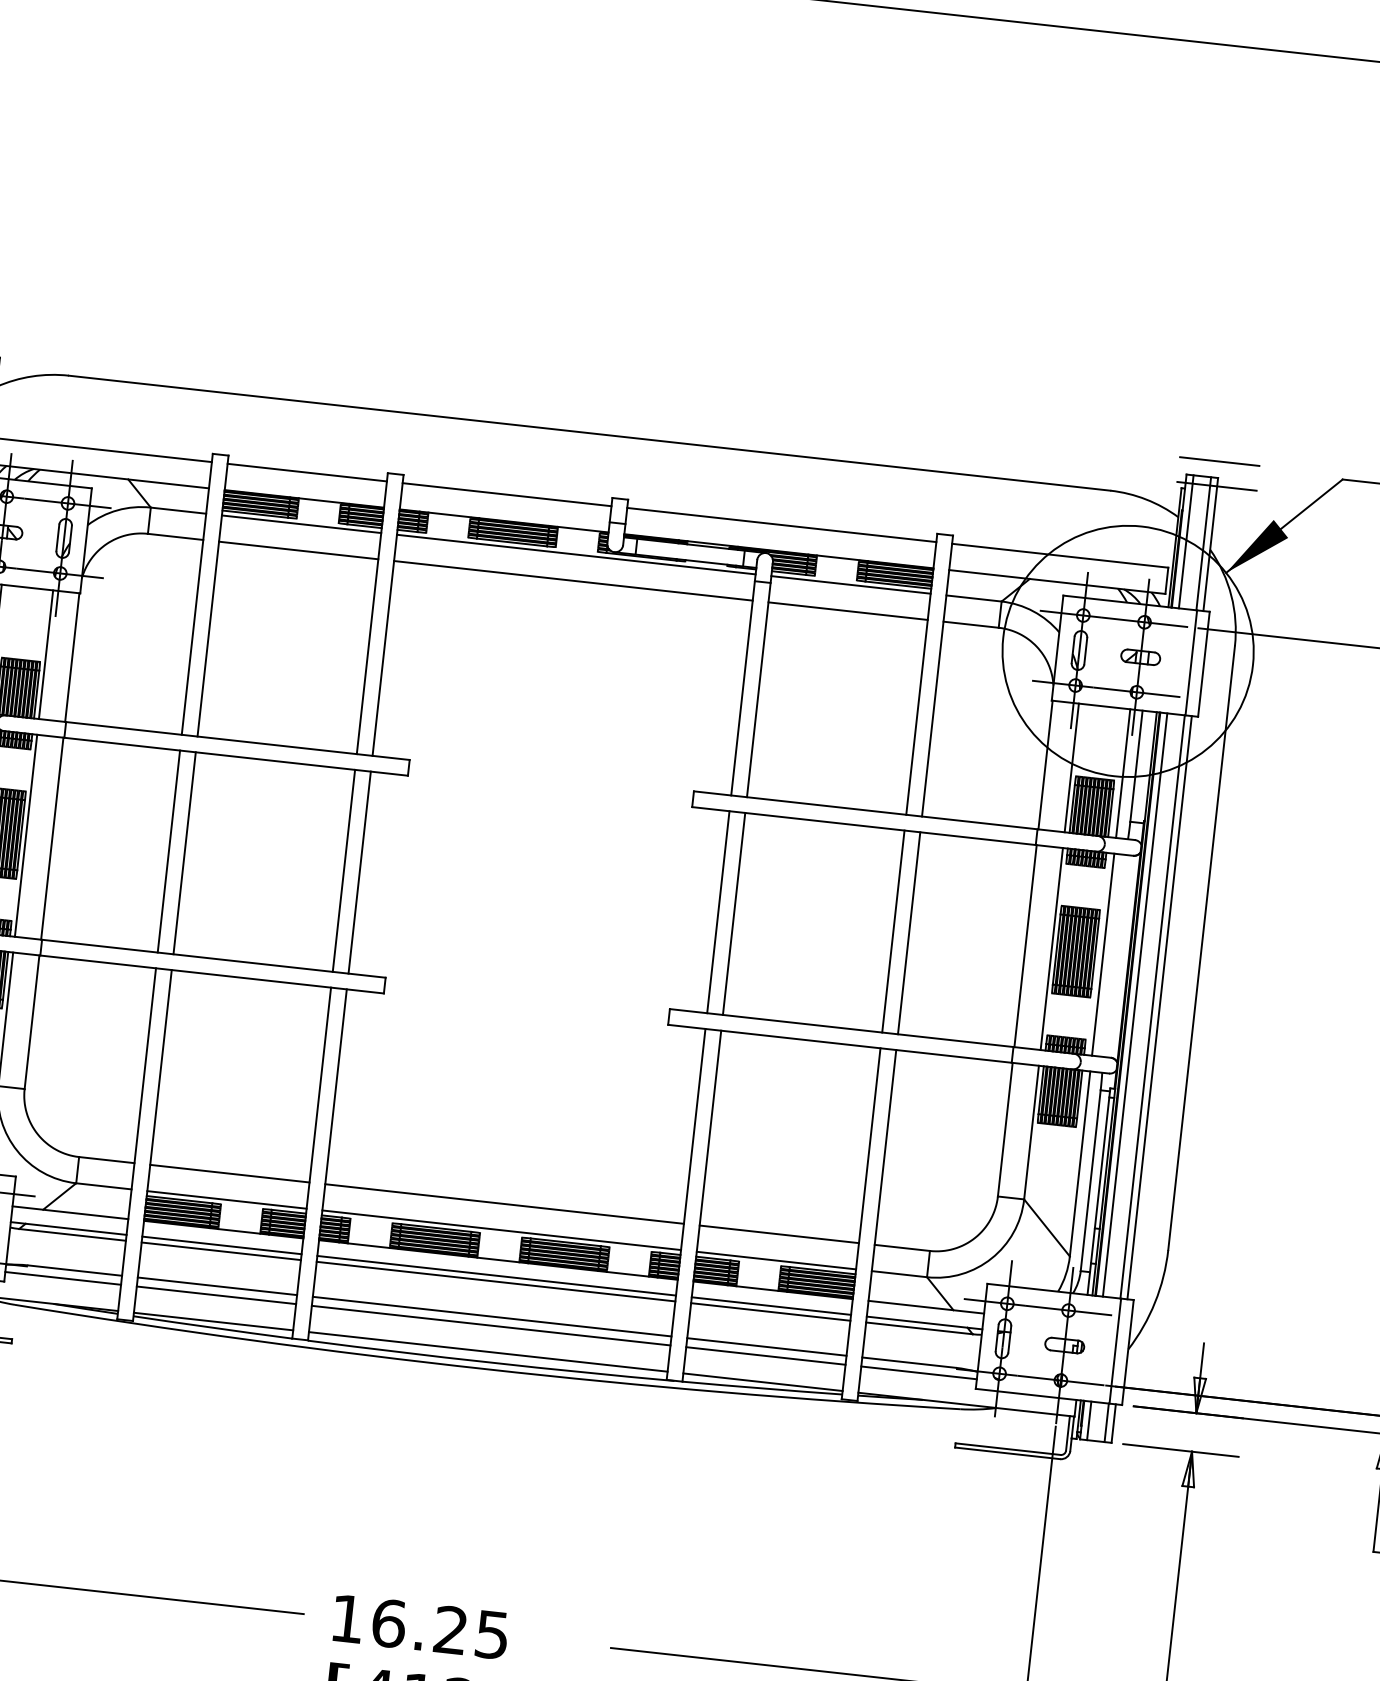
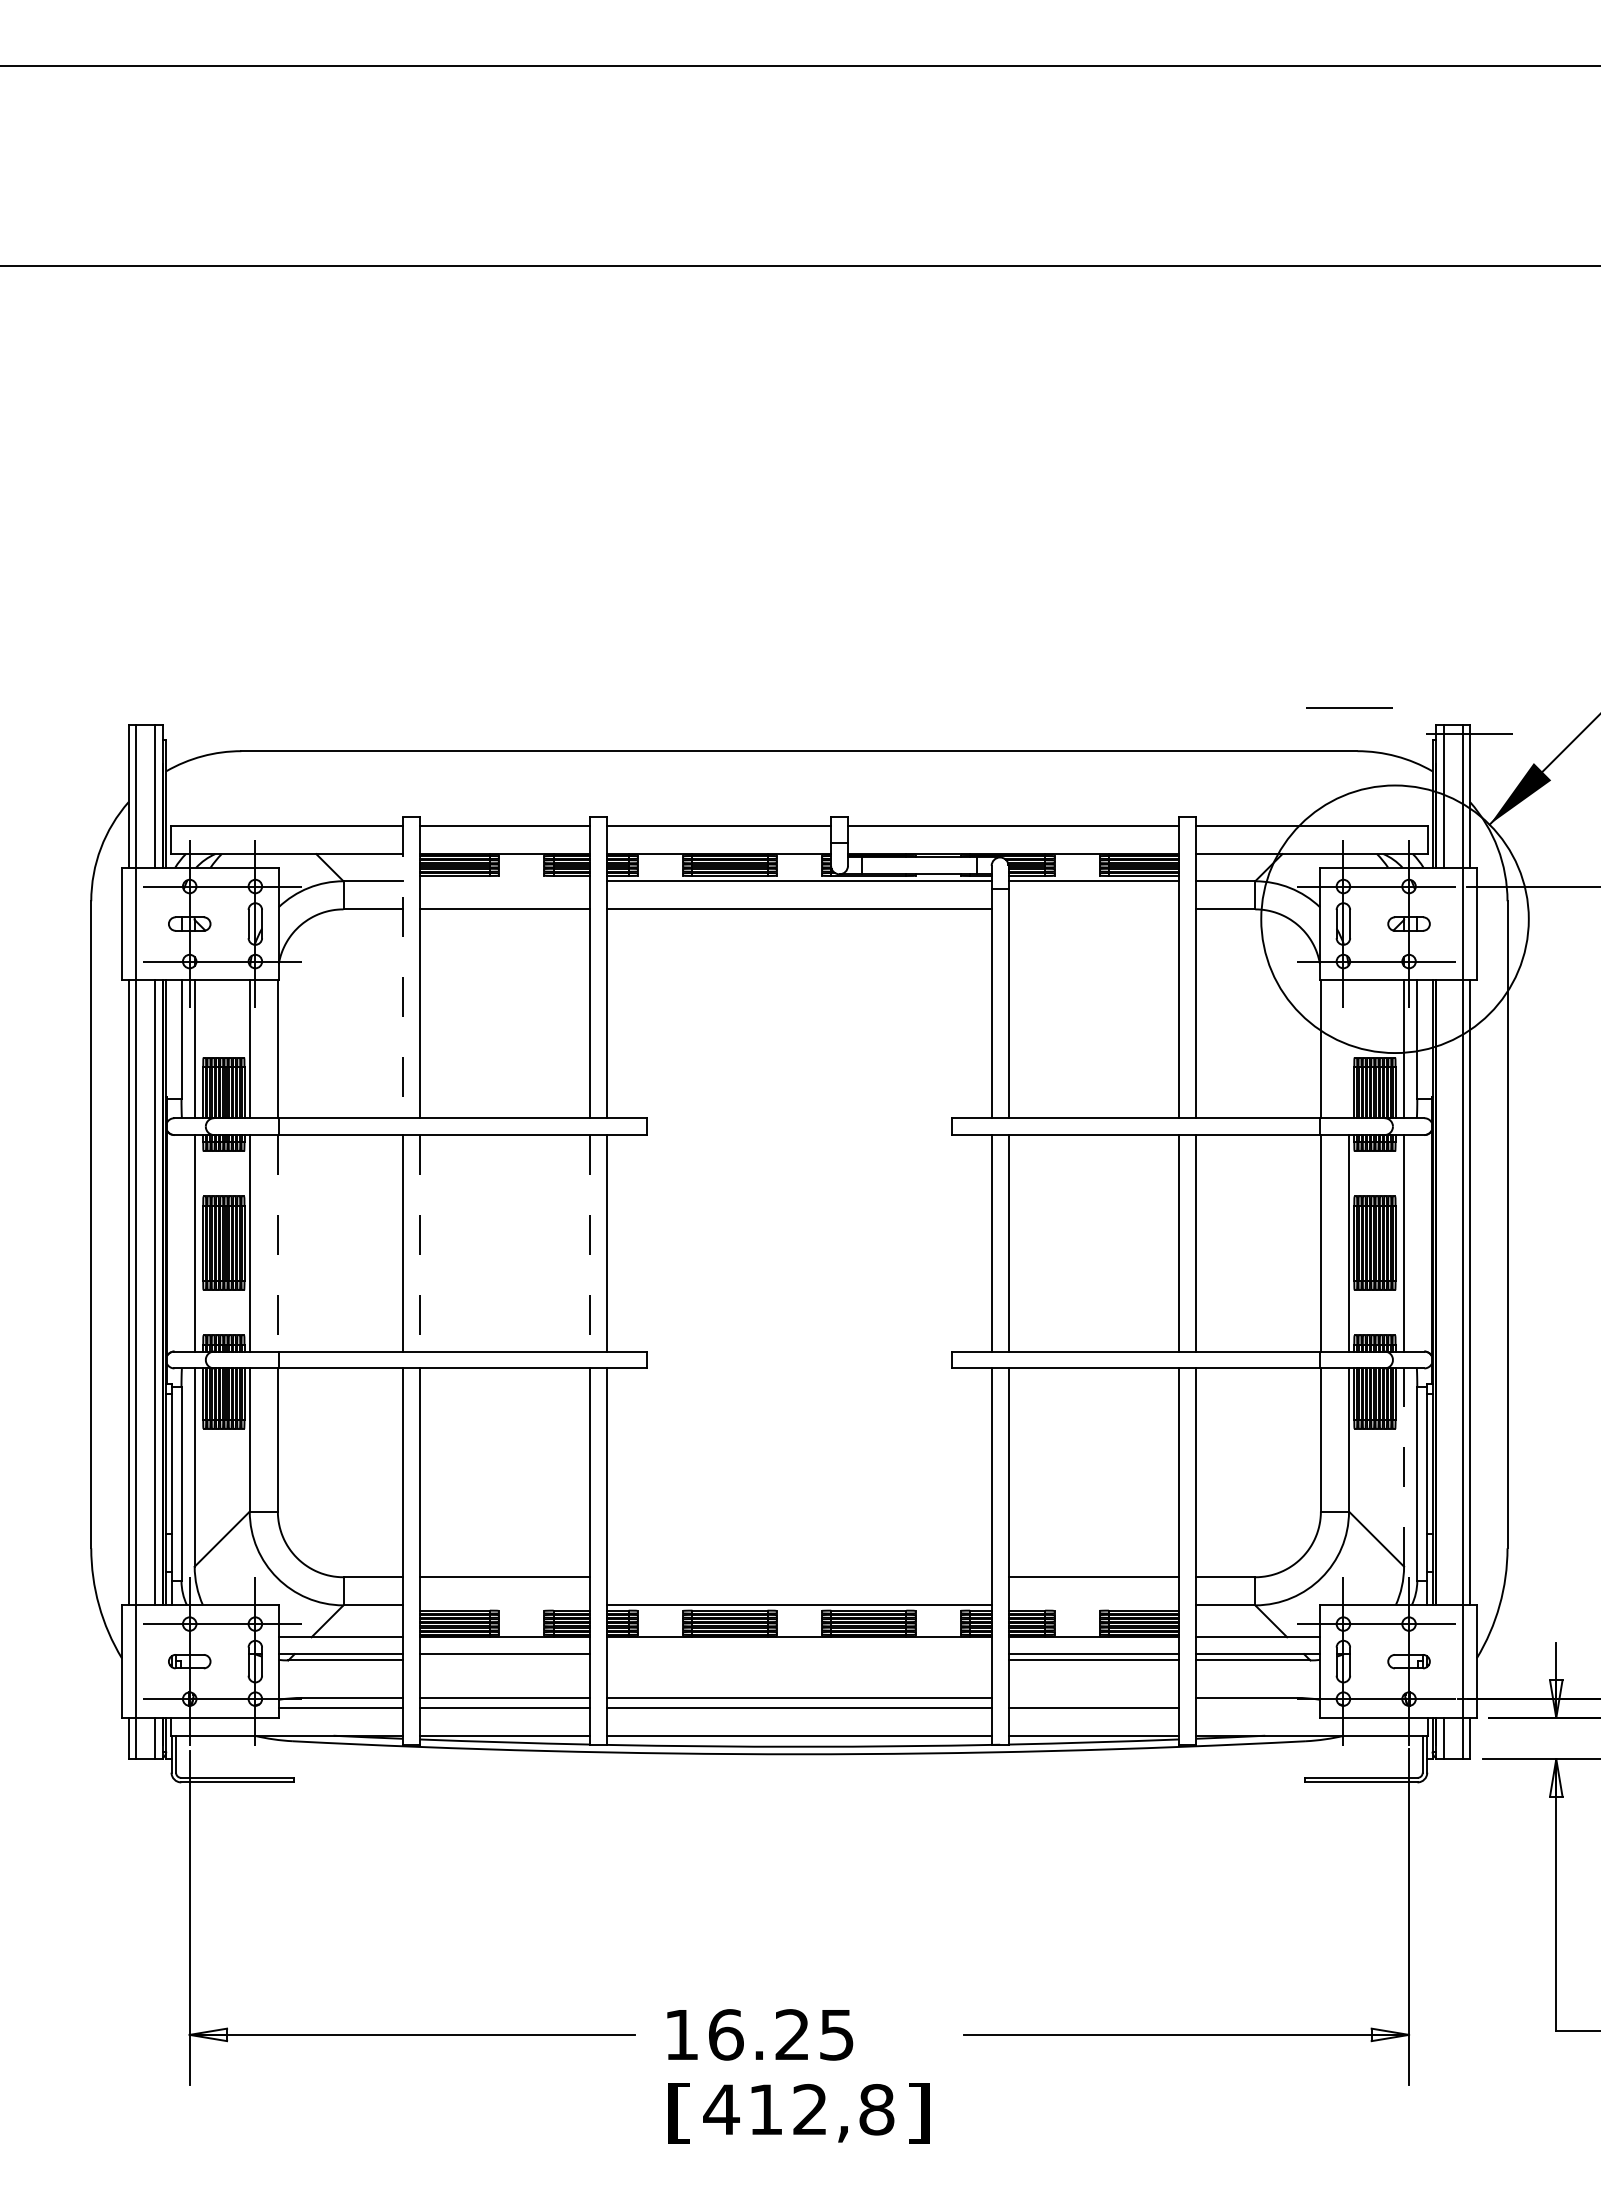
line: (1219, 461) -> (1349, 707), moved
line: (301, 524) -> (504, 881), removed
line: (196, 594) -> (402, 967), solid -> dashed
line: (847, 611) -> (1093, 909), removed
line: (1072, 768) -> (1349, 1049), removed
line: (51, 838) -> (277, 1243), solid -> dashed
line: (184, 853) -> (419, 1243), solid -> dashed
line: (343, 871) -> (590, 1243), solid -> dashed
line: (1134, 1004) -> (1443, 1292), removed
line: (1080, 1163) -> (1404, 1467), solid -> dashed
line: (226, 1199) -> (504, 1605), removed
line: (504, 1204) -> (799, 1577), removed
line: (220, 1251) -> (504, 1660), removed
line: (776, 1260) -> (1093, 1605), removed
line: (496, 1276) -> (799, 1654), removed
line: (496, 1281) -> (799, 1660), removed
line: (766, 1346) -> (1093, 1697), removed
line: (918, 1372) -> (1257, 1707), removed

